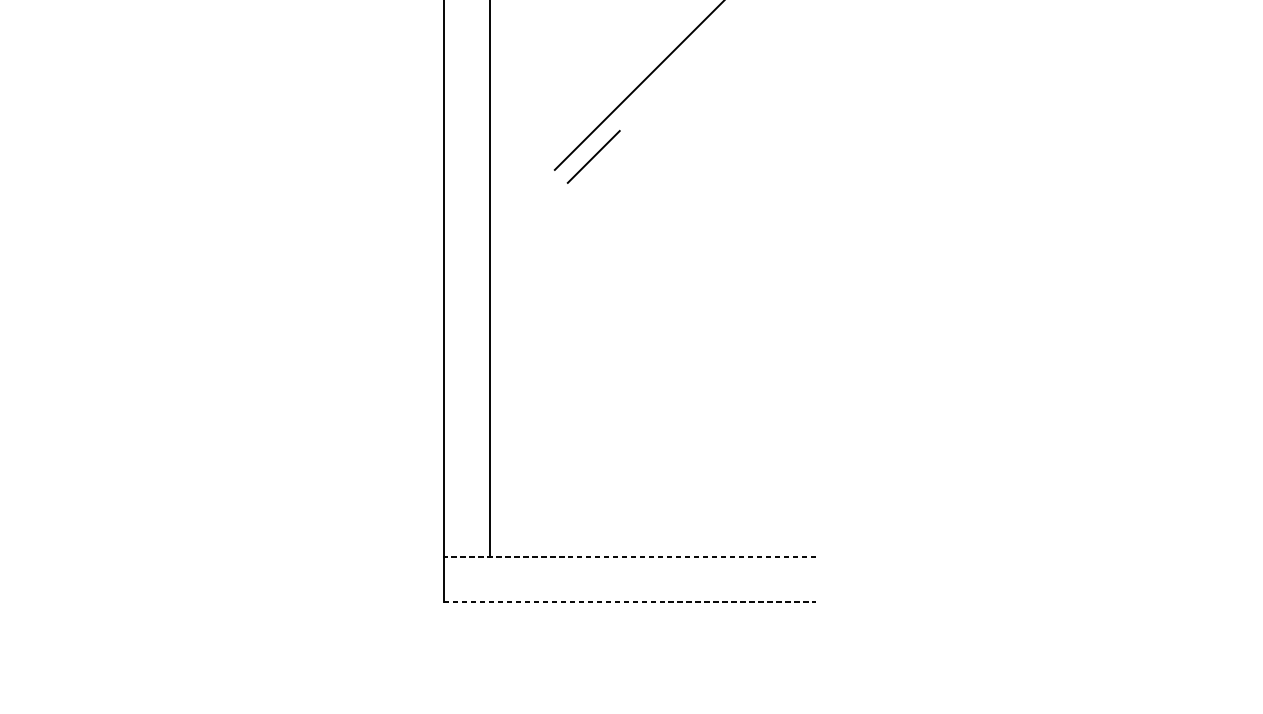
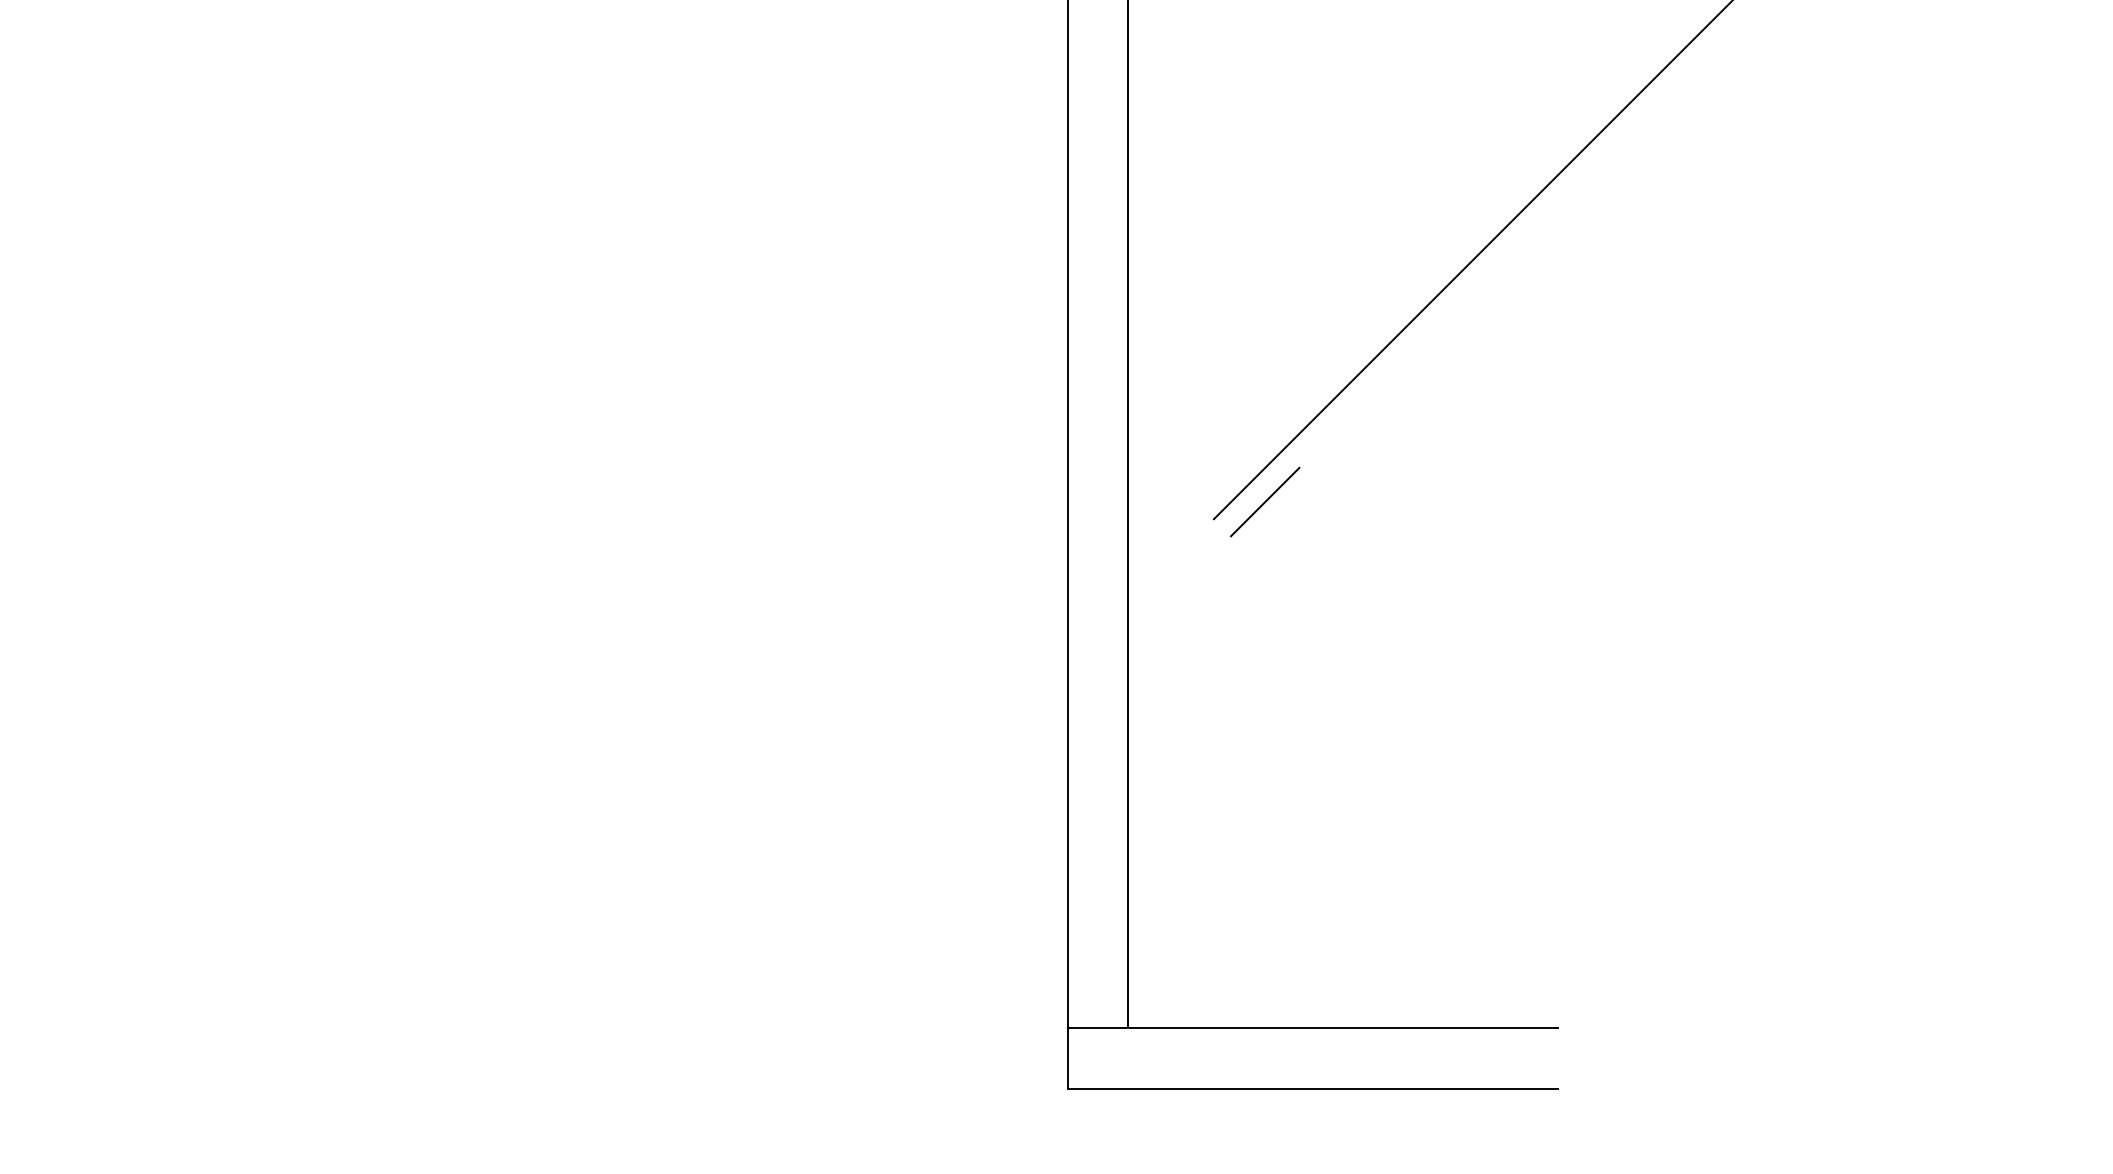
line: (629, 556) -> (1312, 1028), dashed -> solid
line: (630, 602) -> (1313, 1088), dashed -> solid

